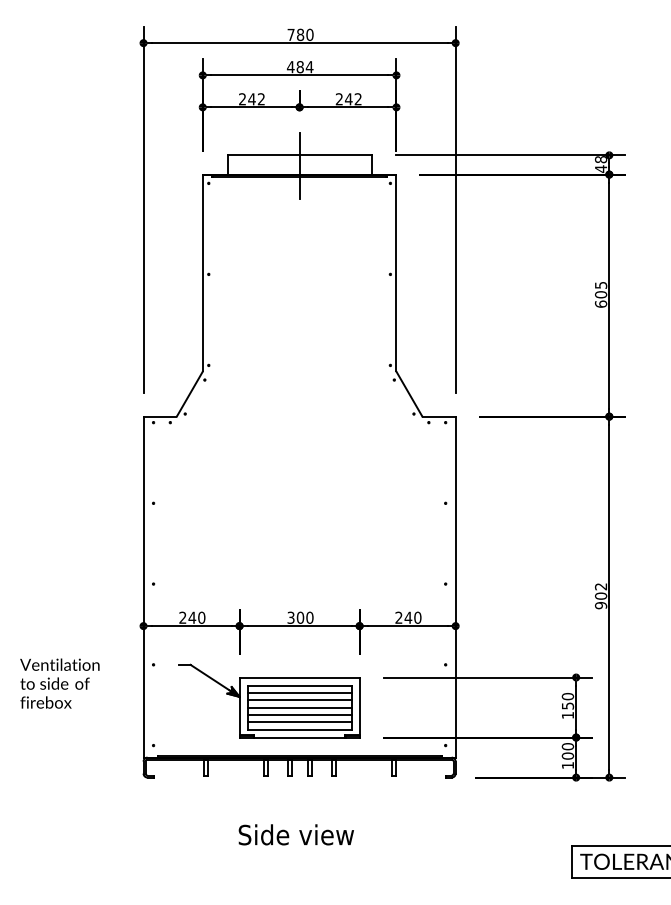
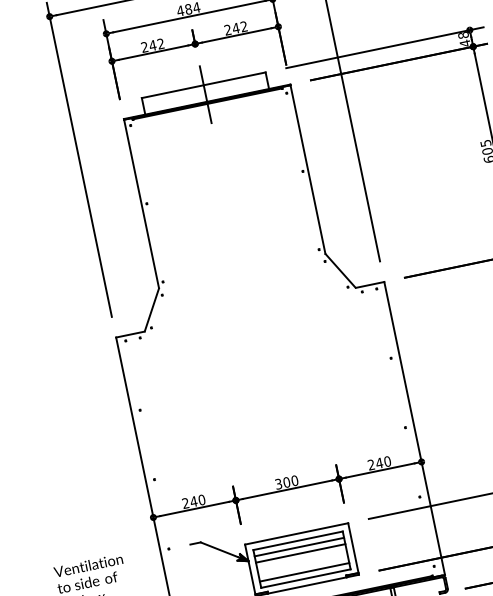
line: (299, 707) -> (301, 559), removed
line: (299, 714) -> (303, 565), removed

